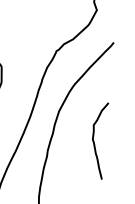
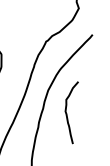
curve: (95, 142) -> (67, 113), moved

